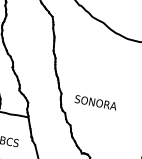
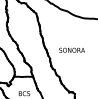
text: (95, 101) -> (71, 49), moved

